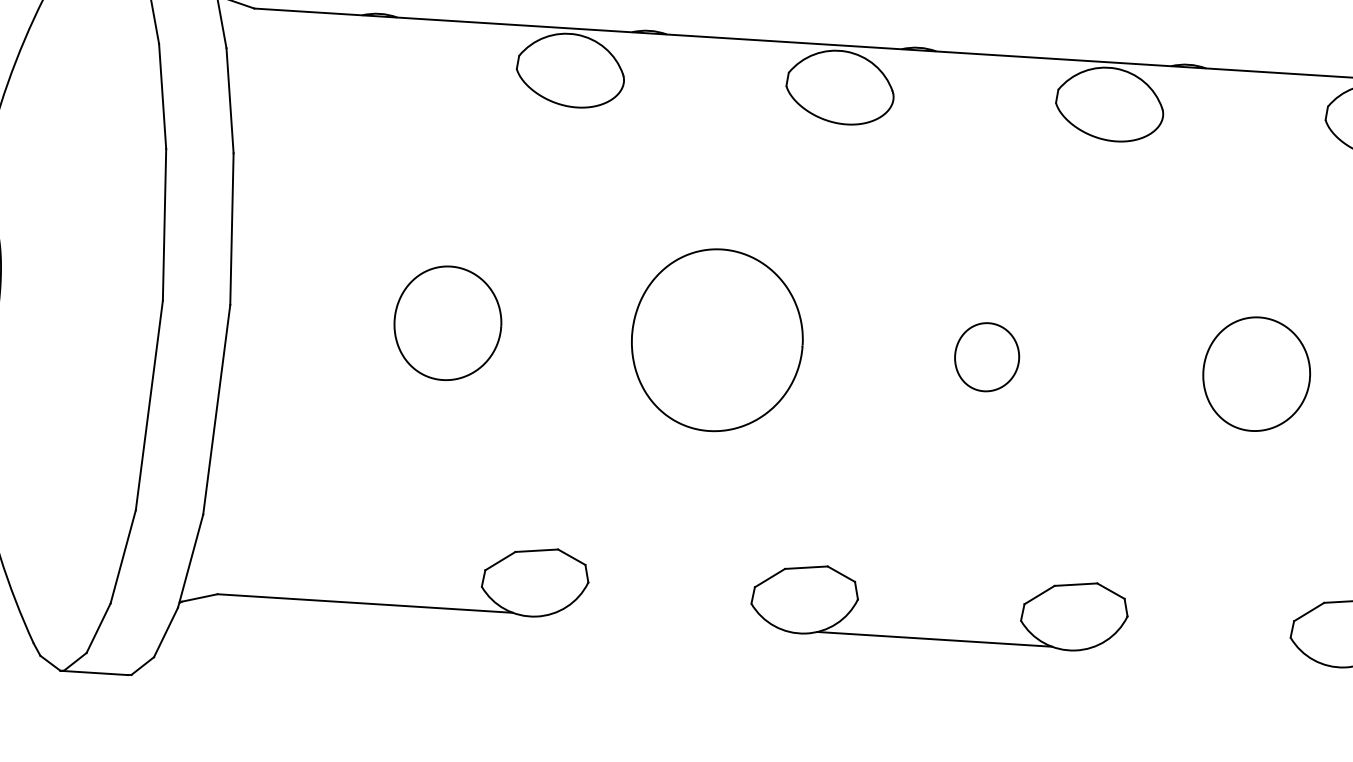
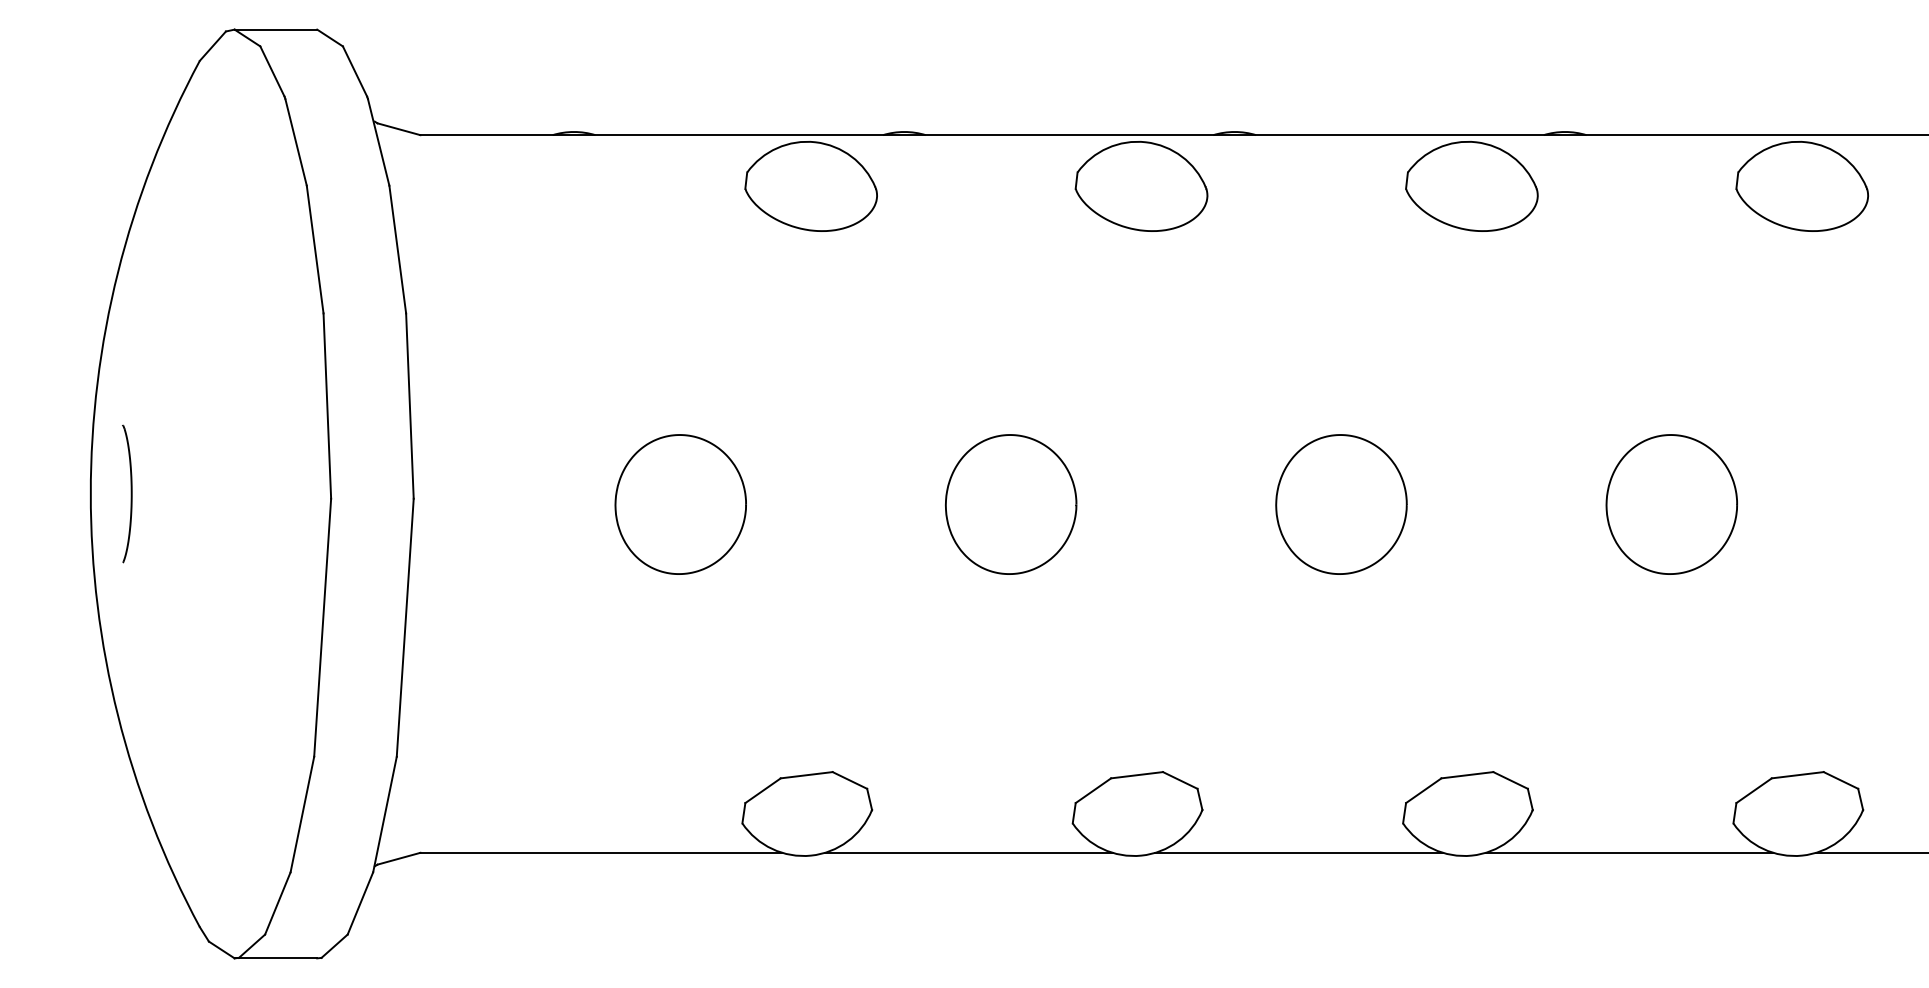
part: (717, 340) -> (1011, 504), size x0.62
part: (987, 357) -> (1341, 504), size x1.67
line: (664, 622) -> (968, 852), added
line: (1204, 656) -> (1629, 852), added

